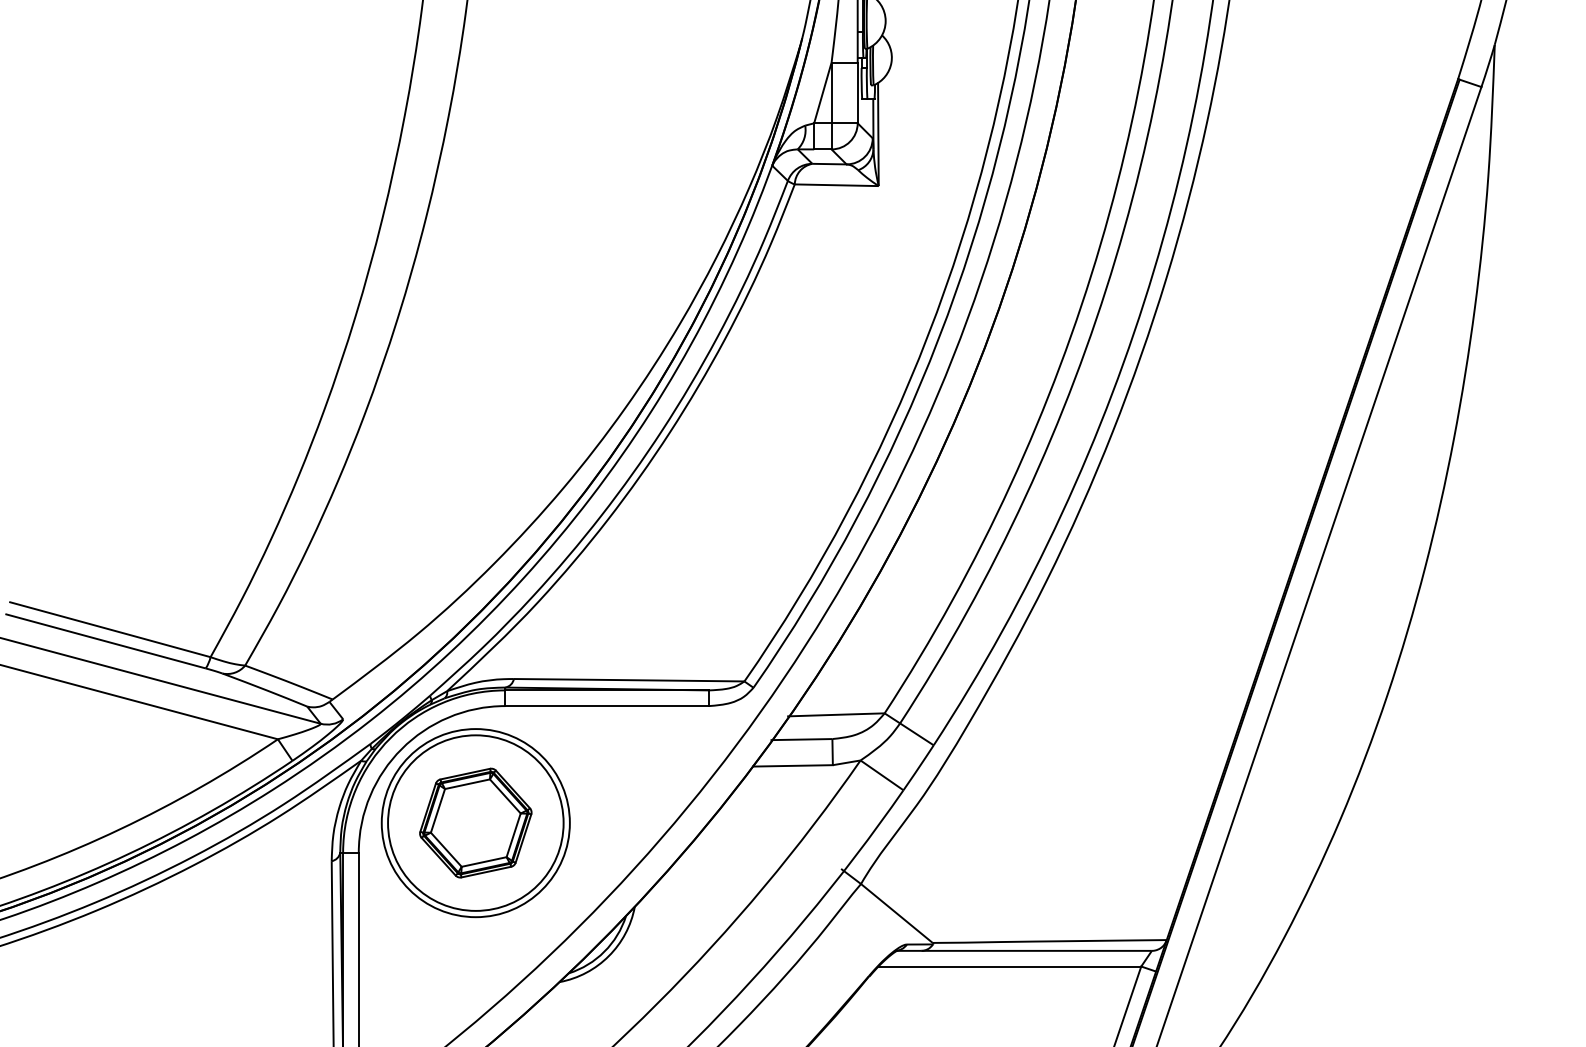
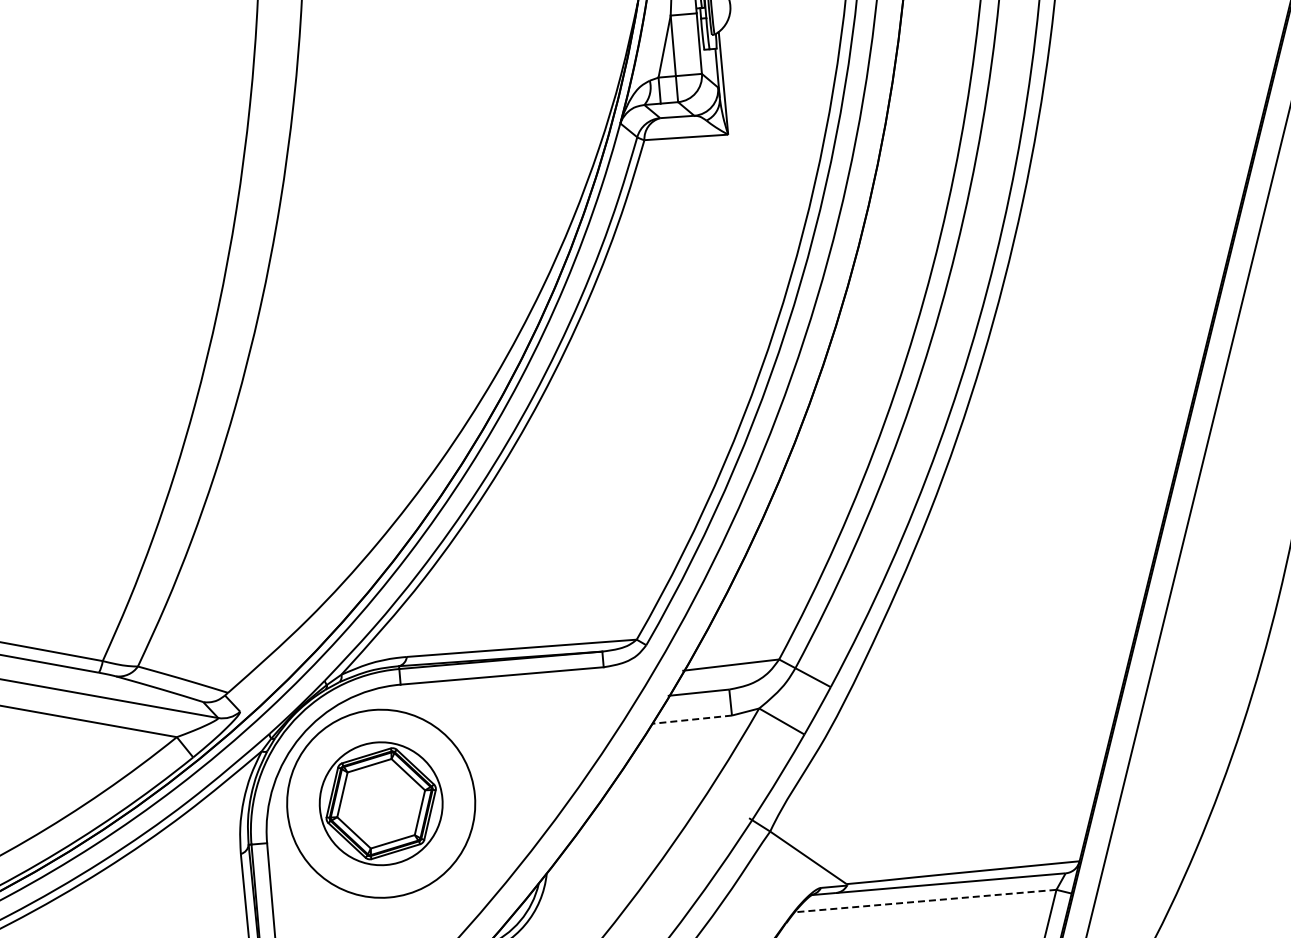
line: (792, 765) -> (691, 719), solid -> dashed
circle: (475, 822) -> (380, 803), size x0.7
line: (1009, 966) -> (925, 901), solid -> dashed

